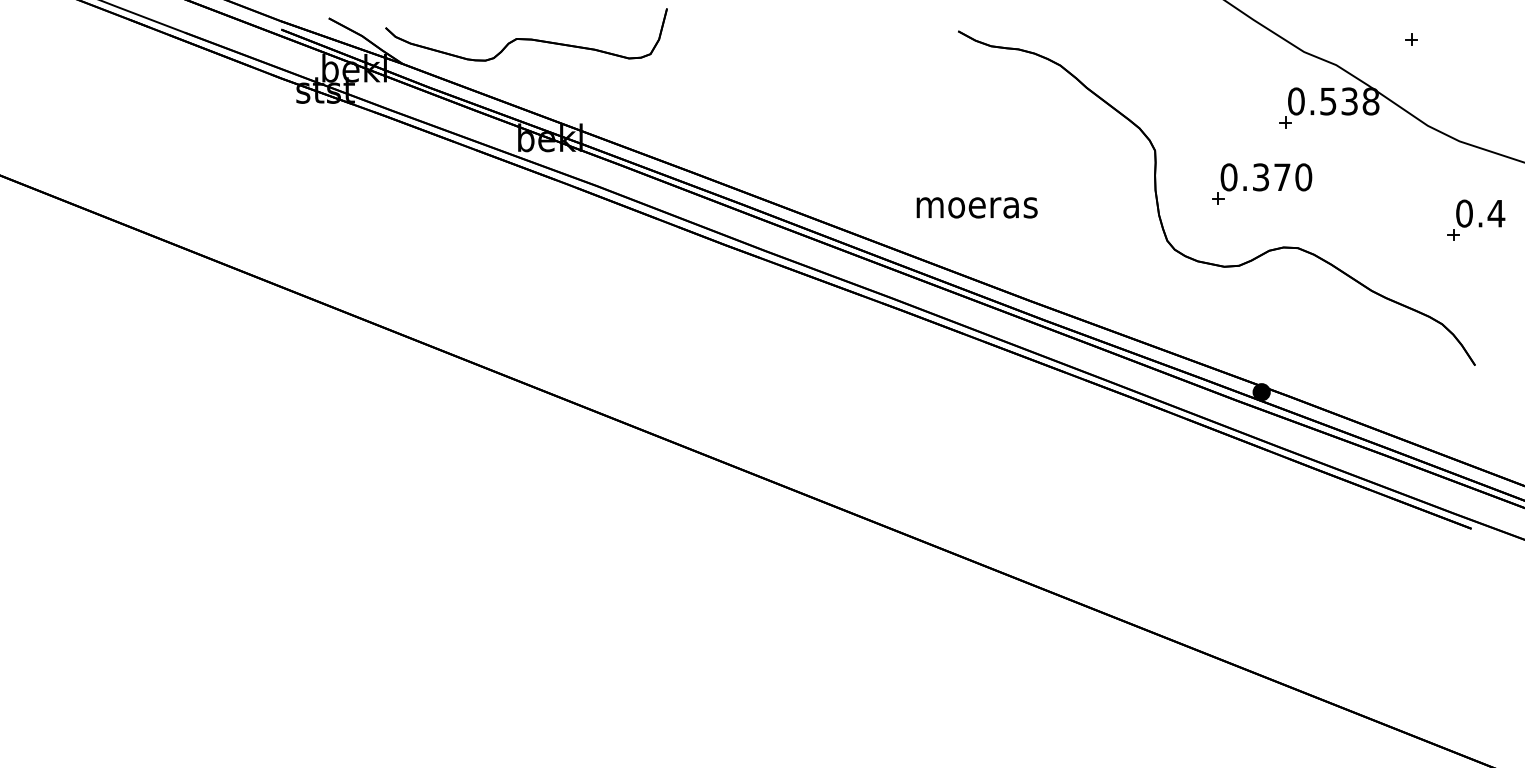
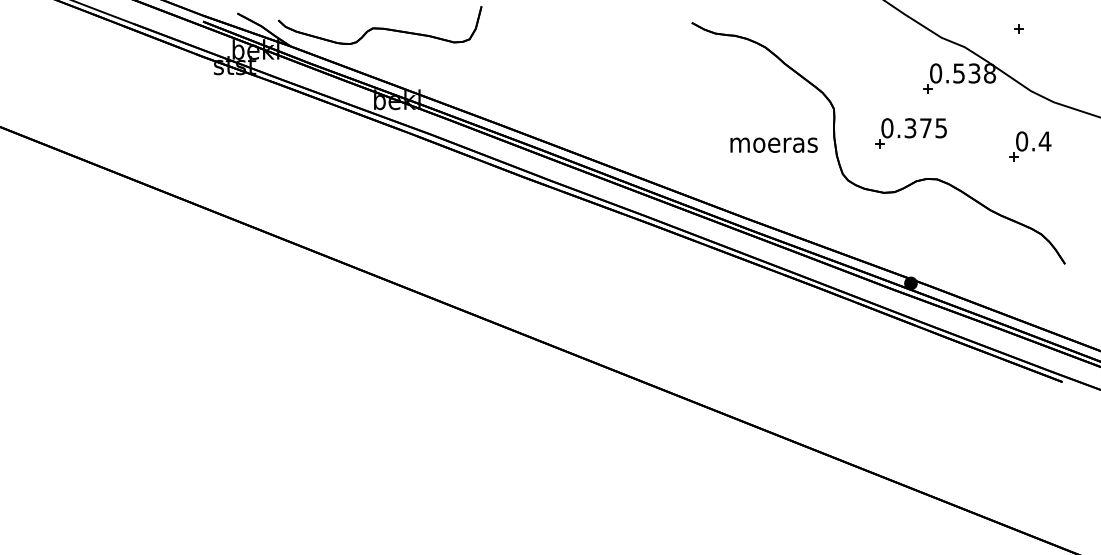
text: (1303, 177) -> (941, 128), 0.370 -> 0.375
text: (976, 207) -> (773, 144), moved
part: (1476, 219) -> (1030, 145), moved

